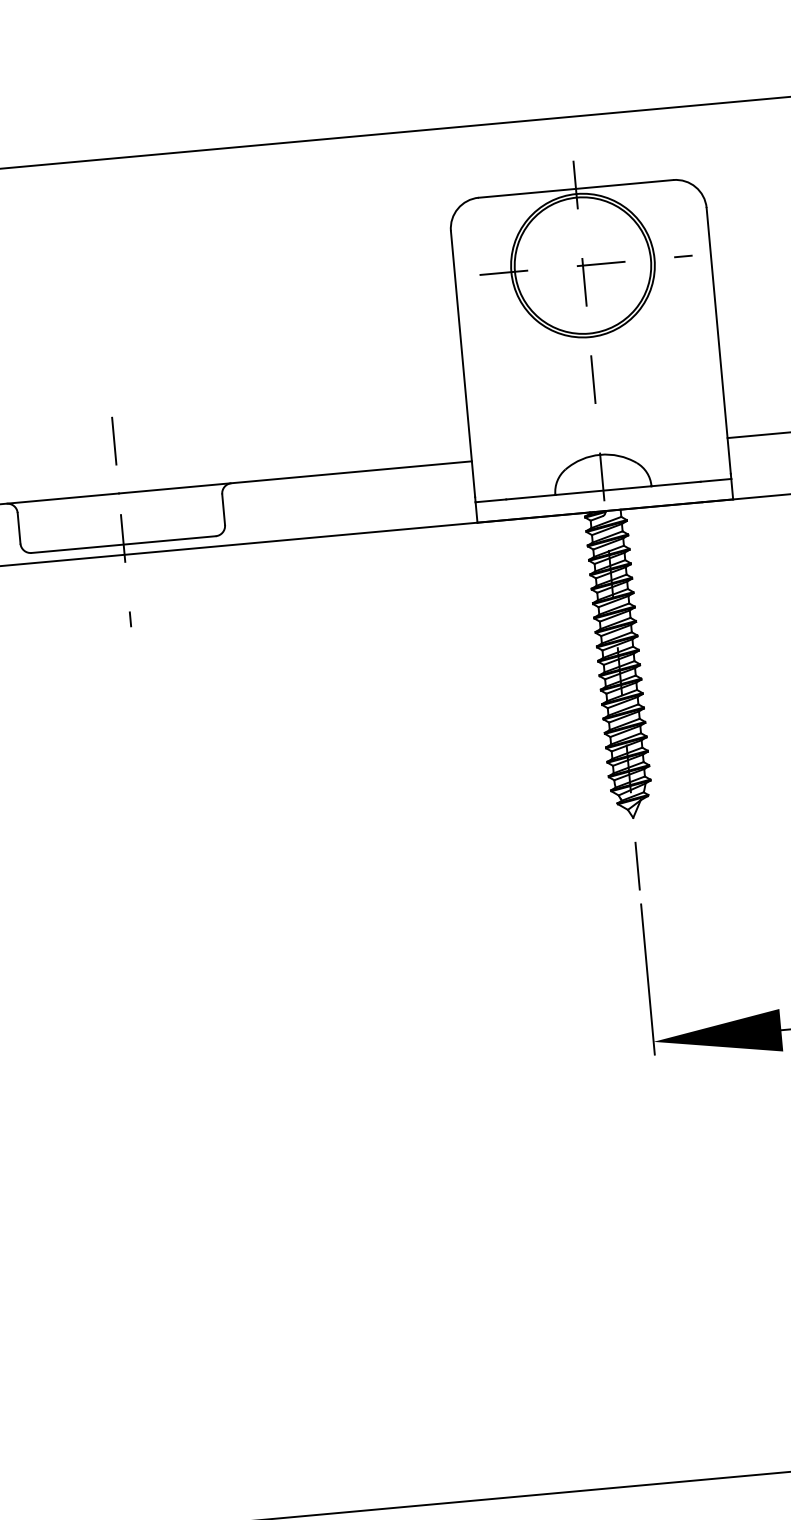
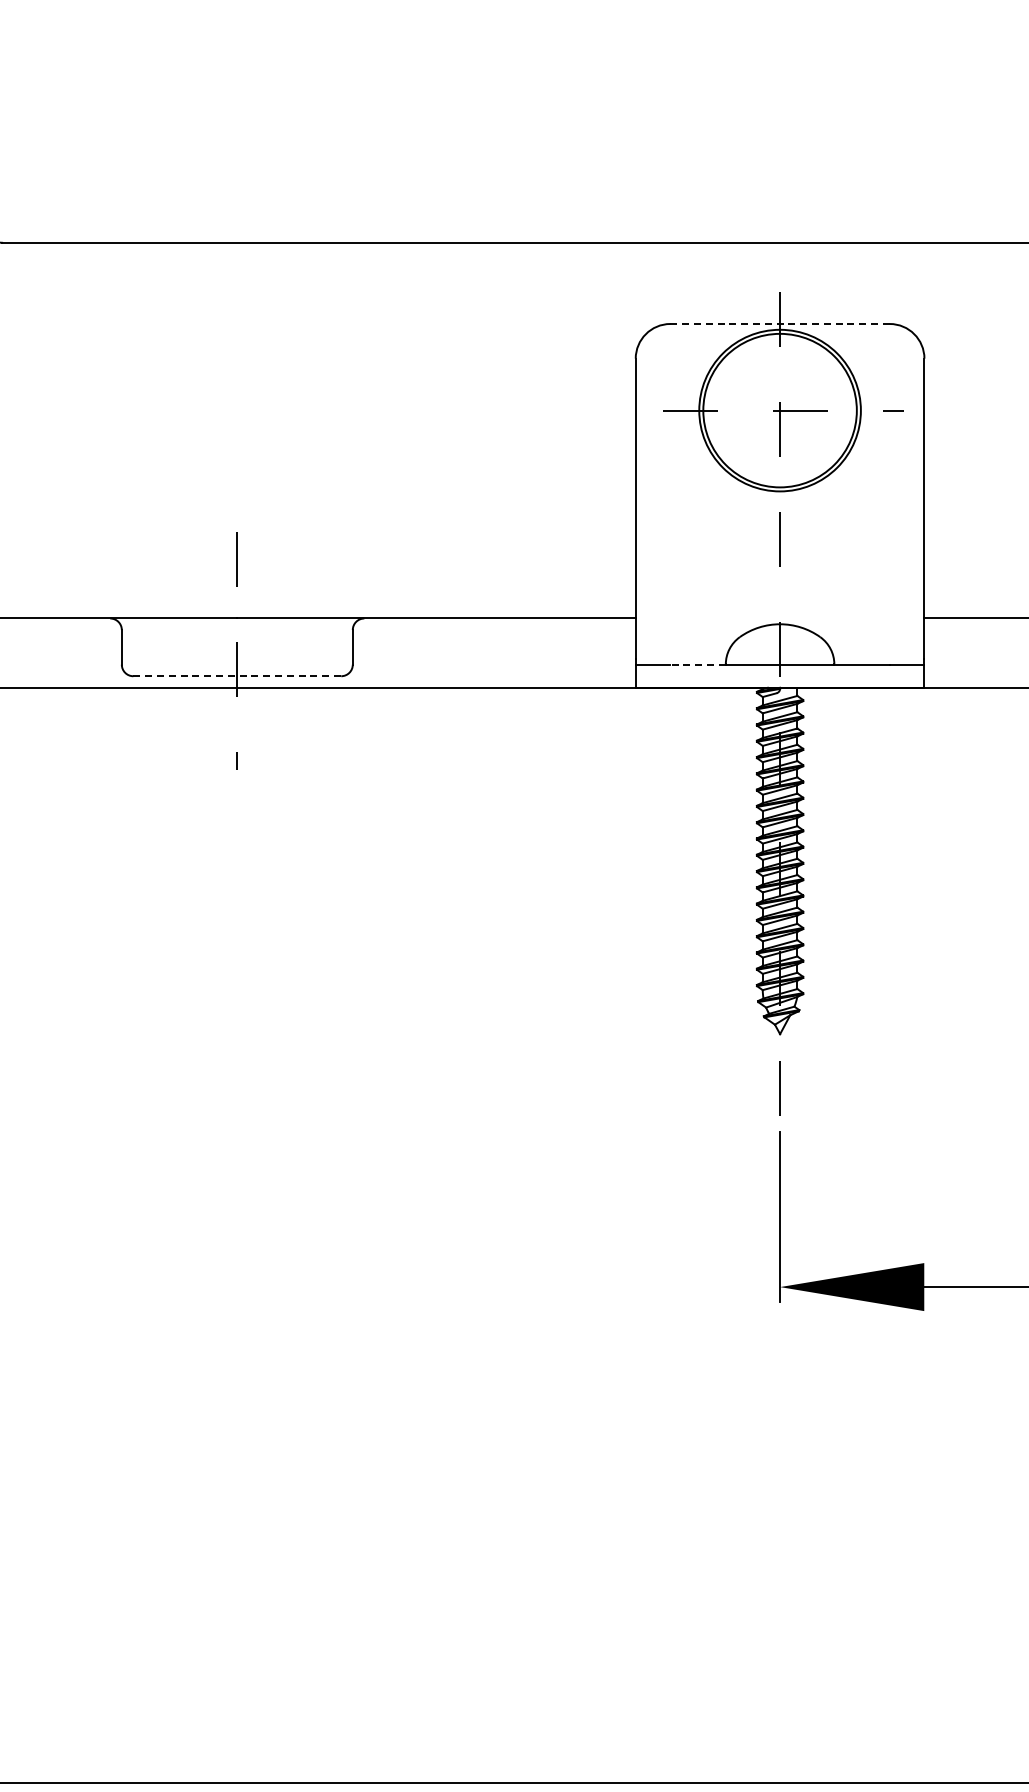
line: (576, 189) -> (780, 324), solid -> dashed
line: (531, 497) -> (698, 664), solid -> dashed
line: (123, 544) -> (237, 676), solid -> dashed

